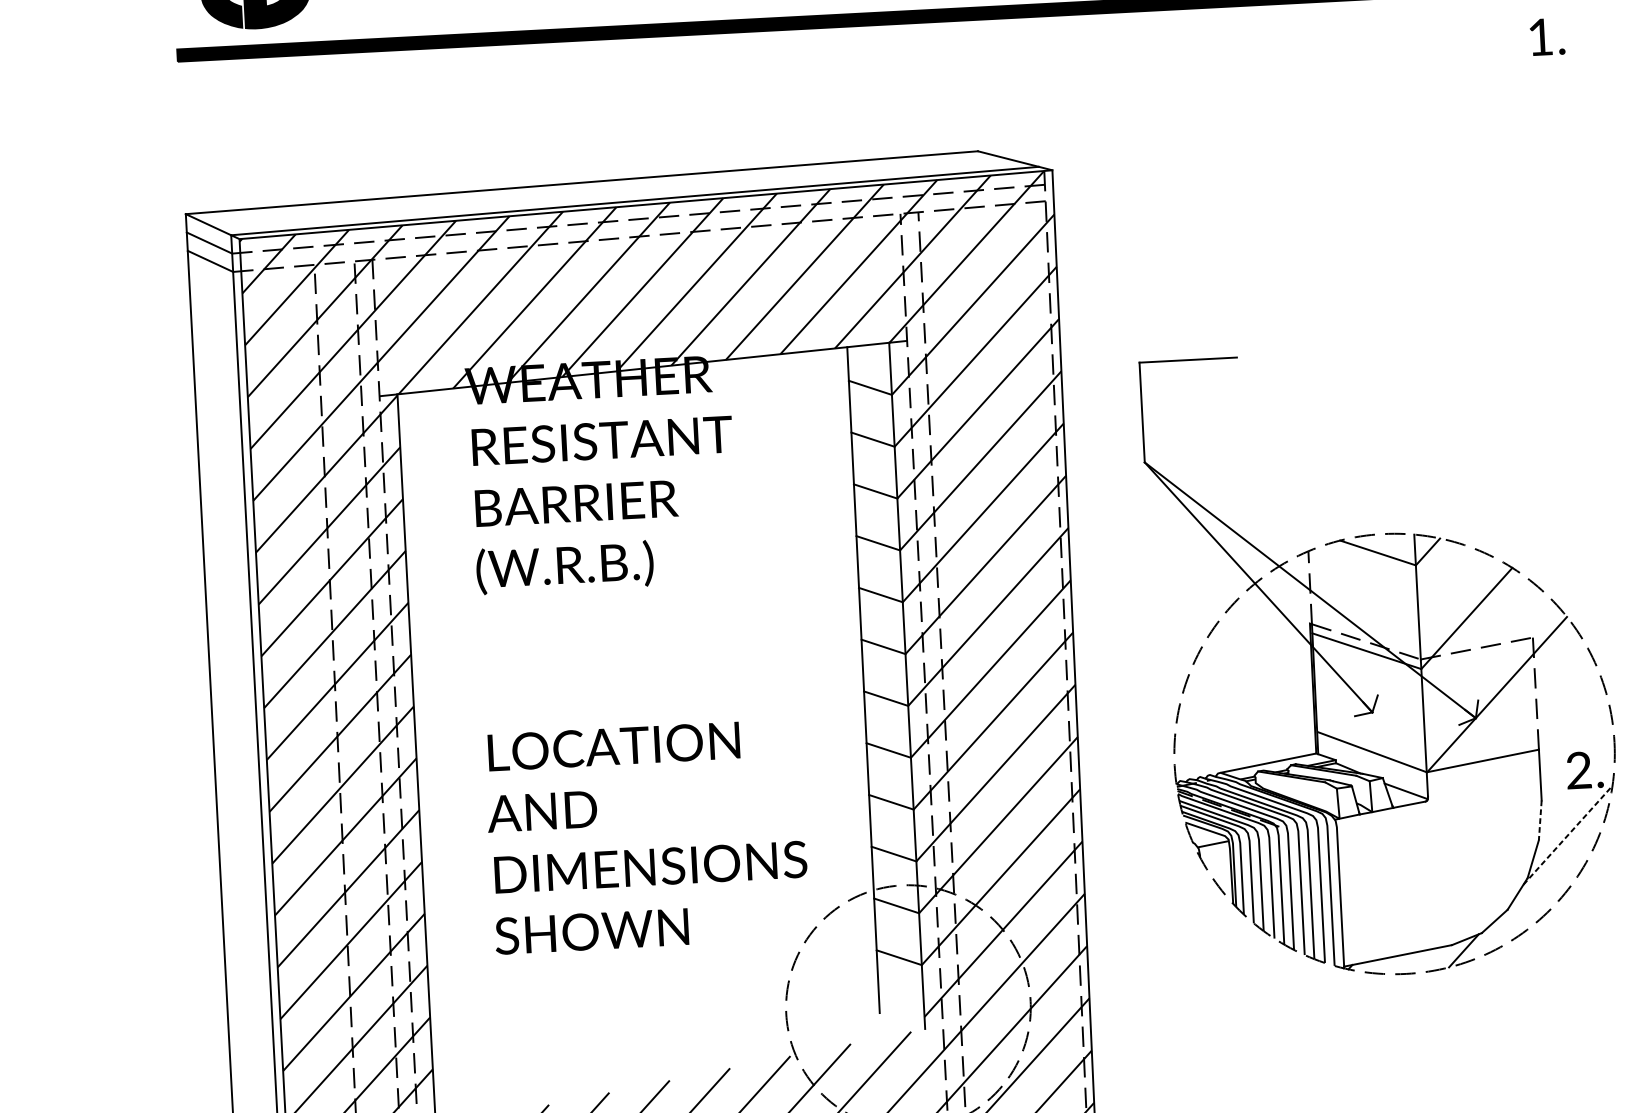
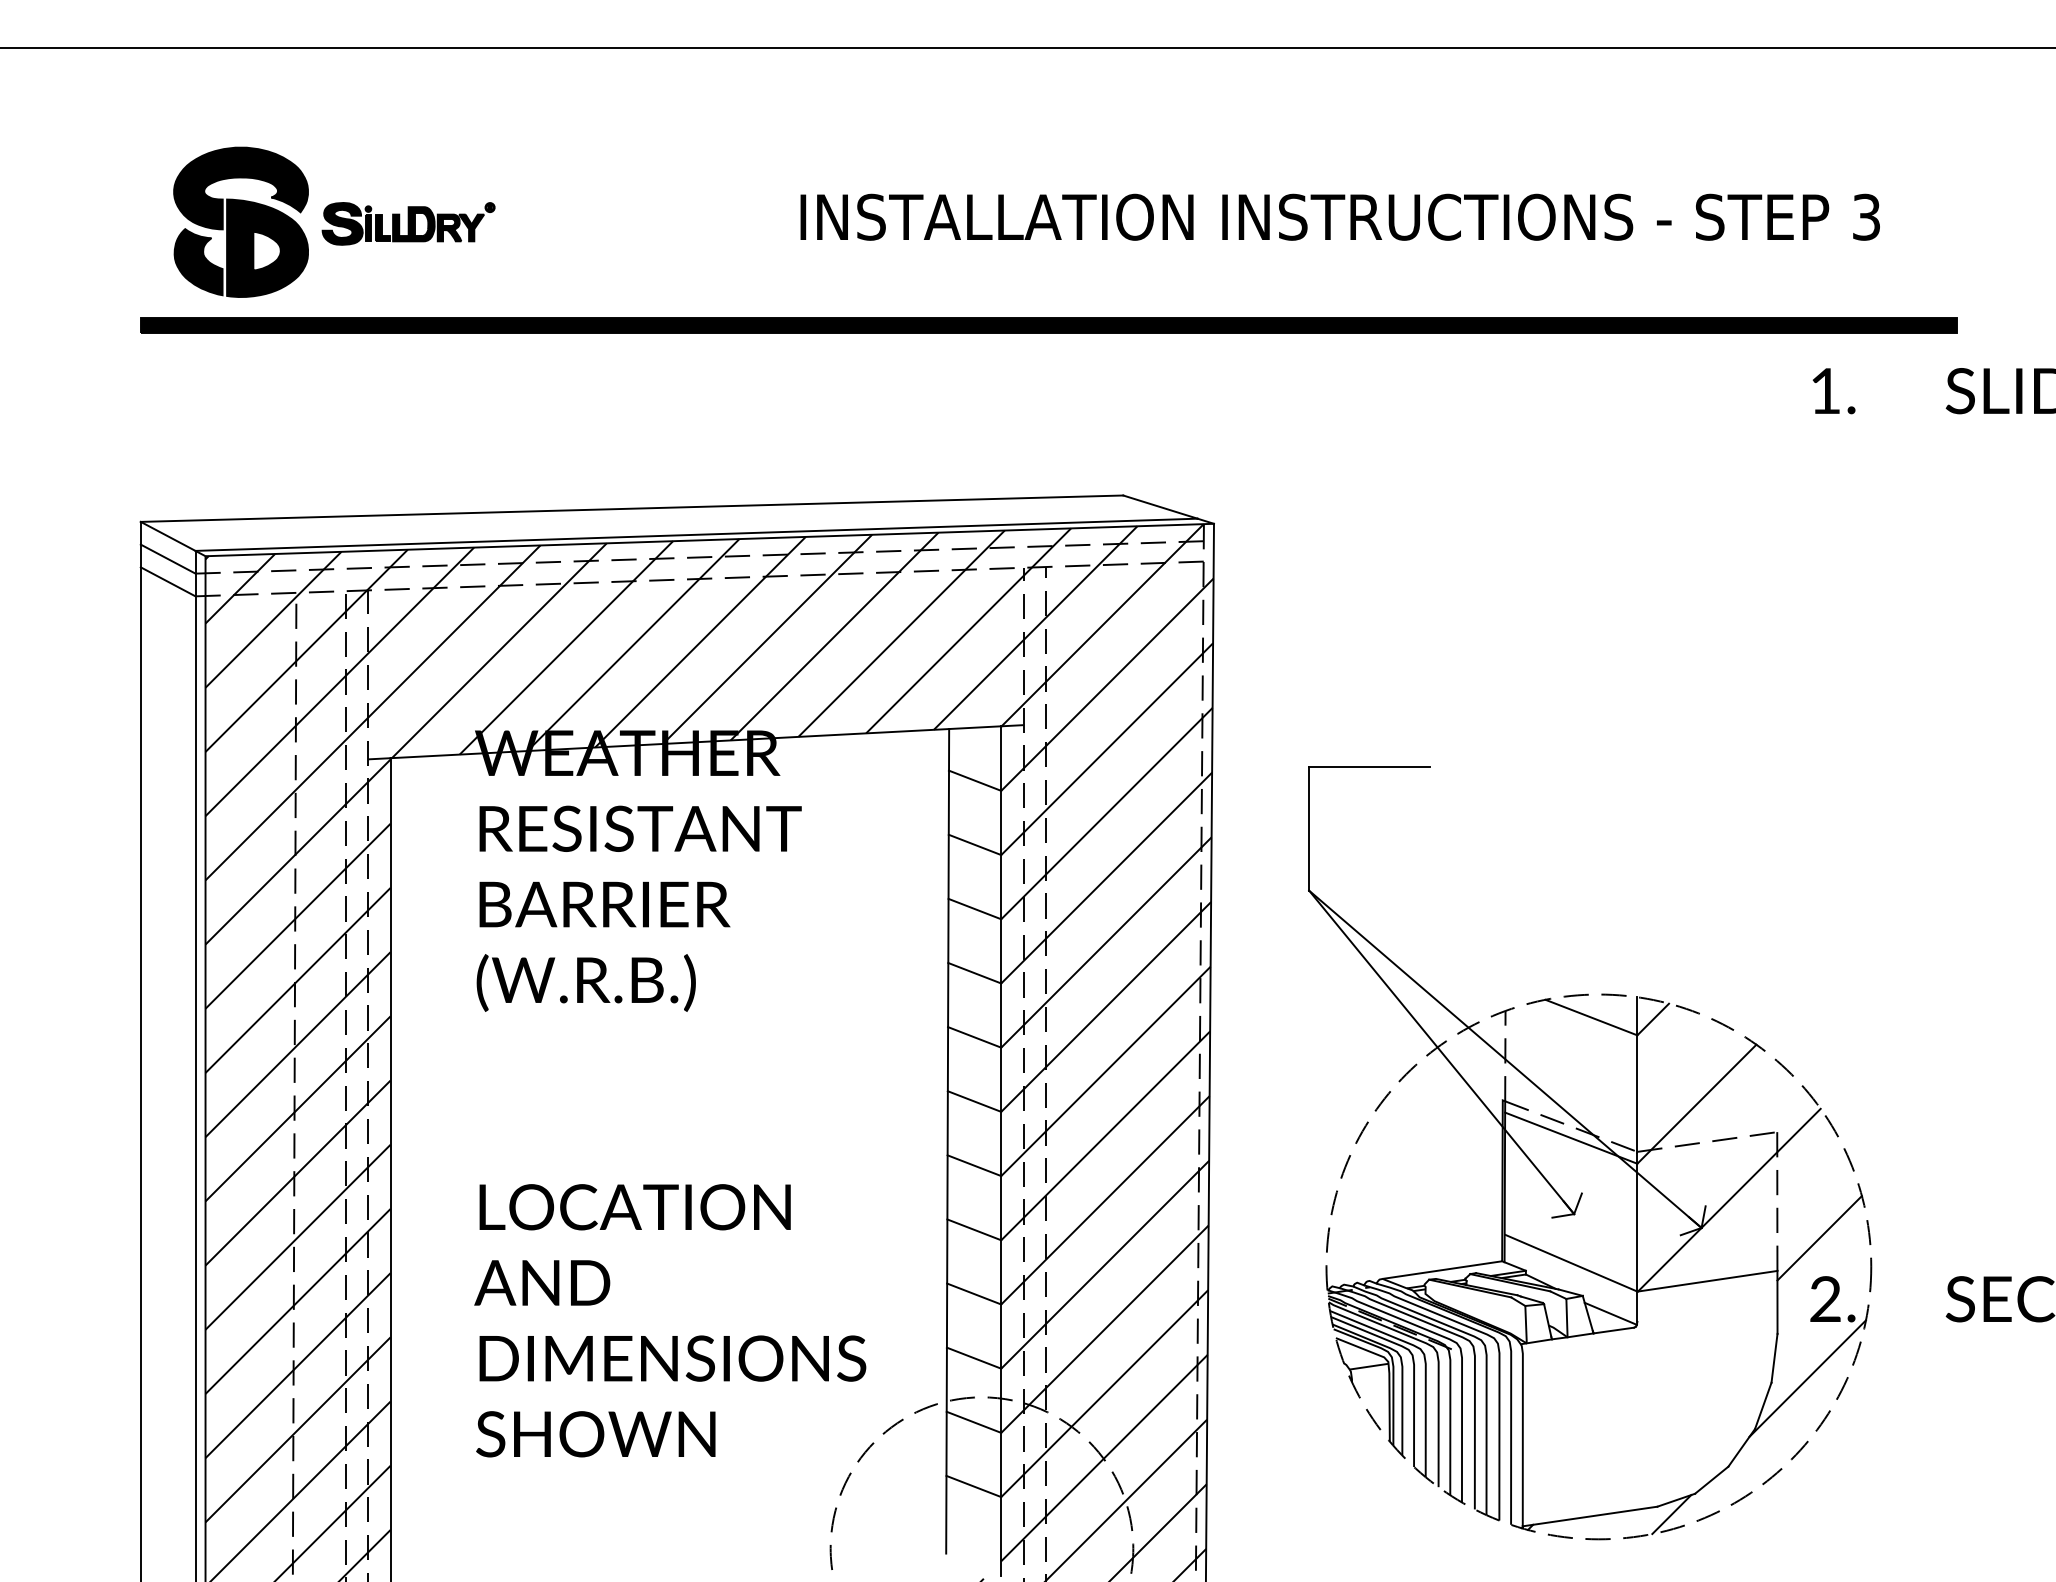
line: (1571, 721) -> (1819, 1238), added
line: (1540, 820) -> (1774, 1358), dashed -> solid
line: (1568, 835) -> (1808, 1378), dashed -> solid

